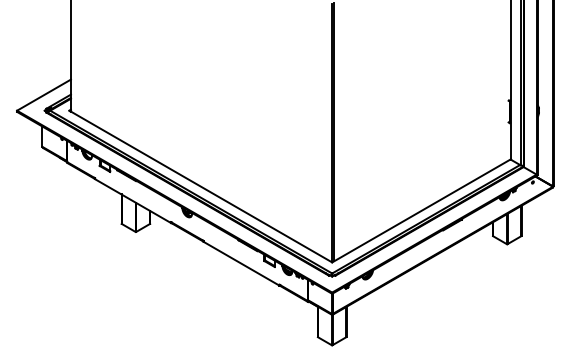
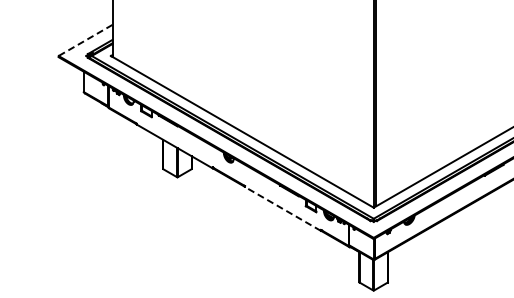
line: (43, 95) -> (85, 40), solid -> dashed
line: (241, 263) -> (283, 208), solid -> dashed

